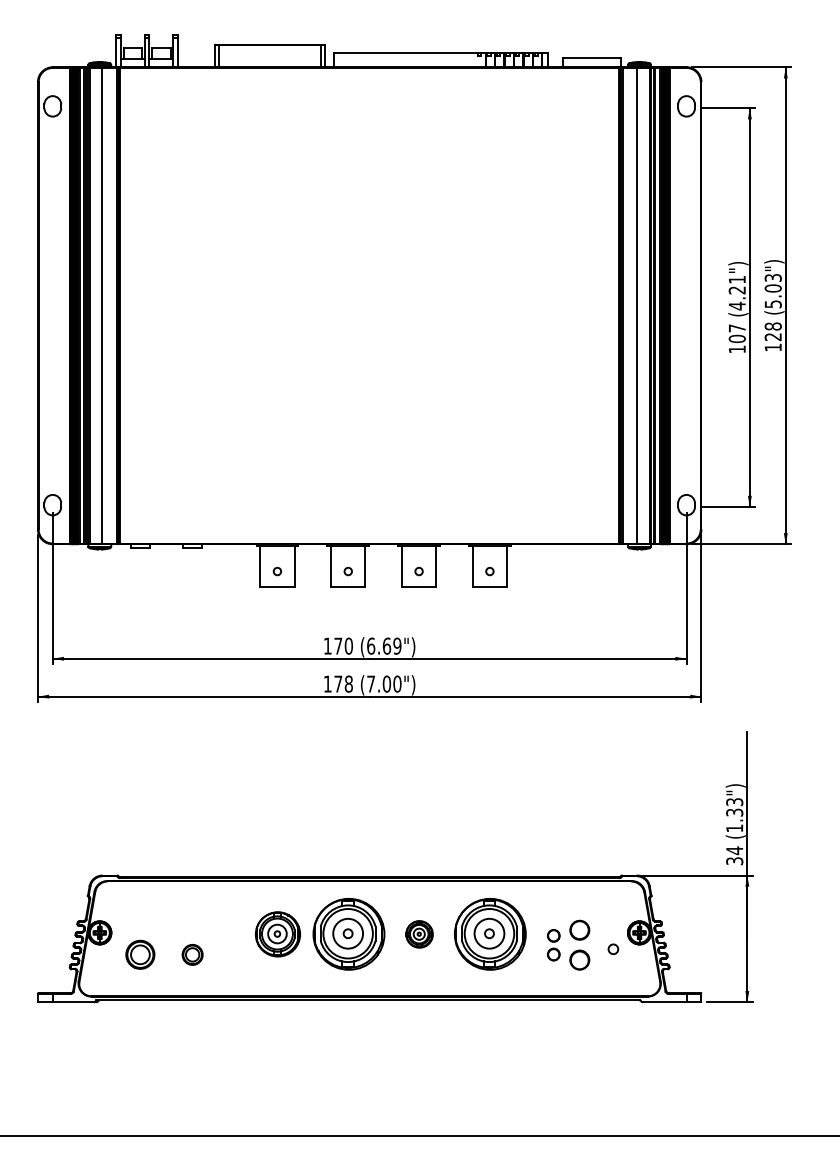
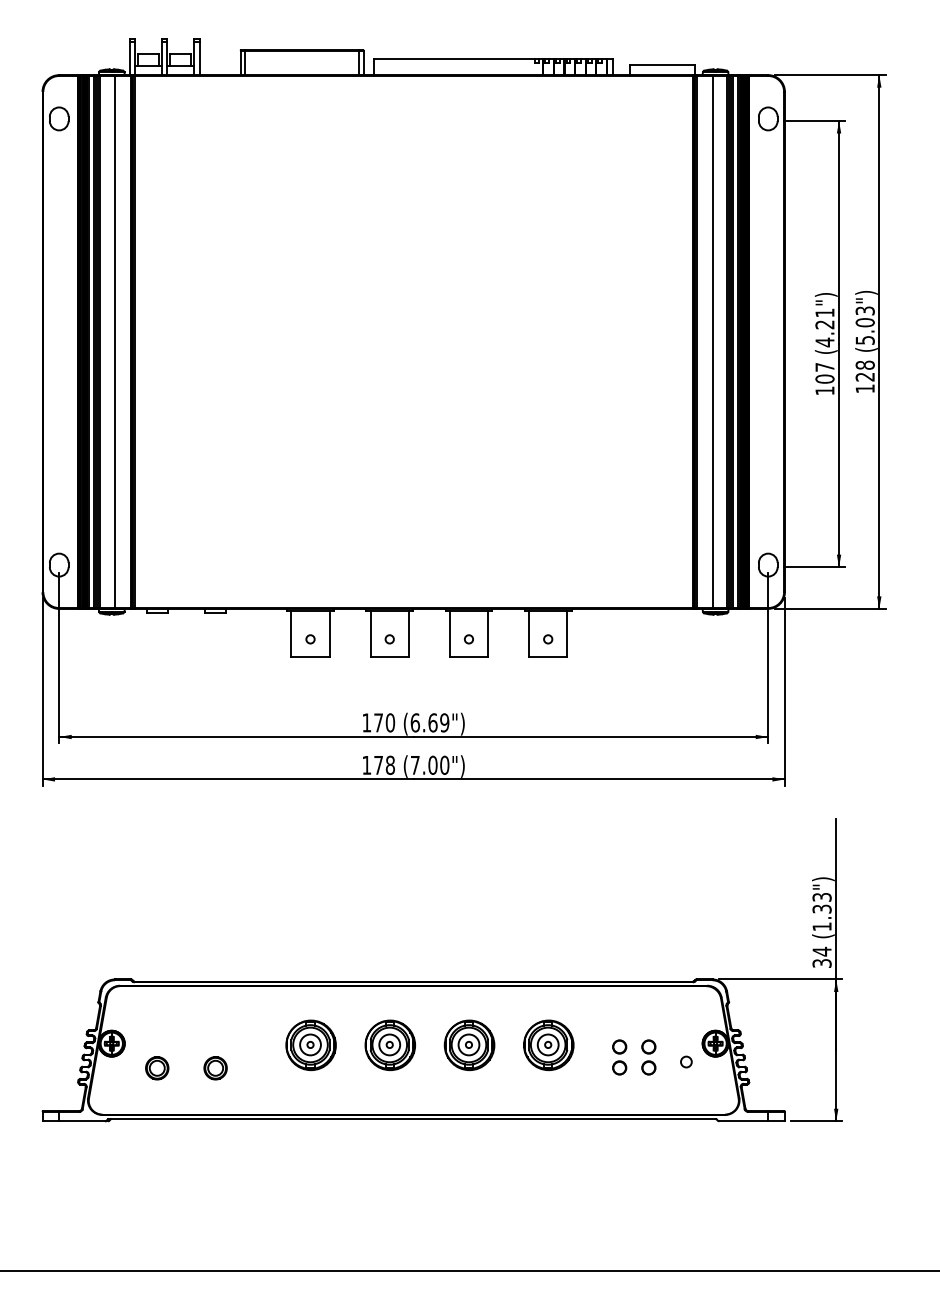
part: (348, 934) -> (389, 1045), size x0.62
part: (419, 934) -> (469, 1045), size x1.67
part: (490, 934) -> (548, 1045), size x0.62
part: (579, 945) -> (648, 1057), size x0.62
part: (140, 955) -> (157, 1068), size x0.71

